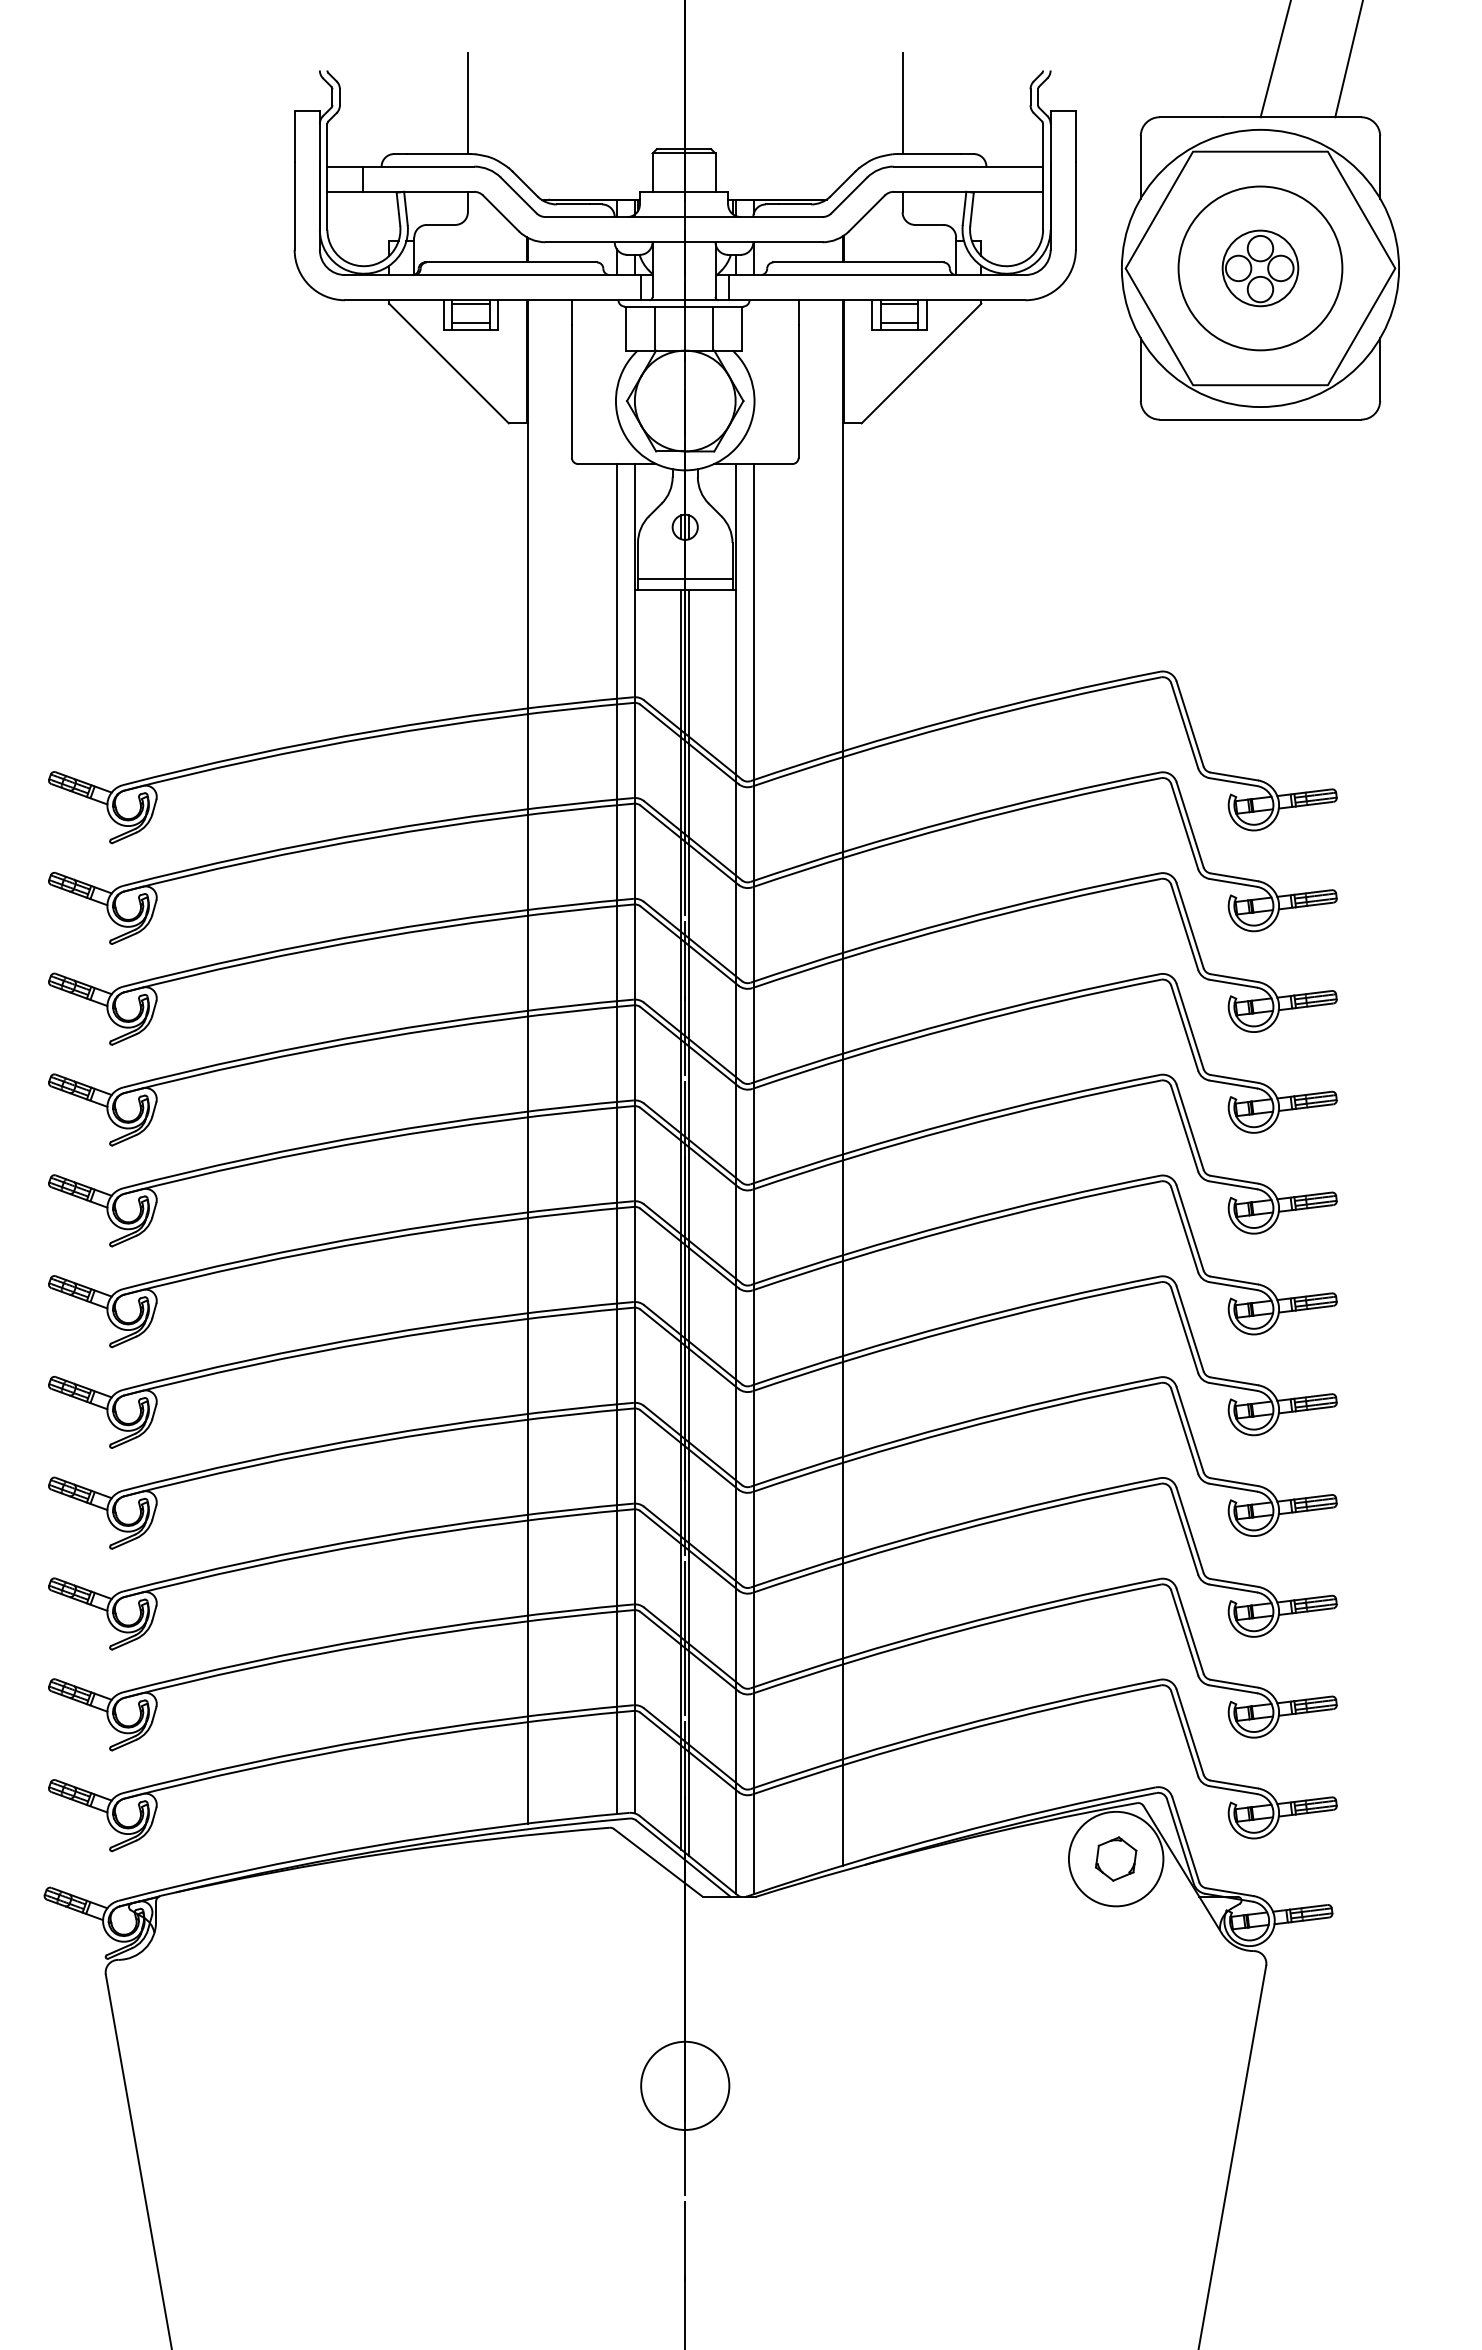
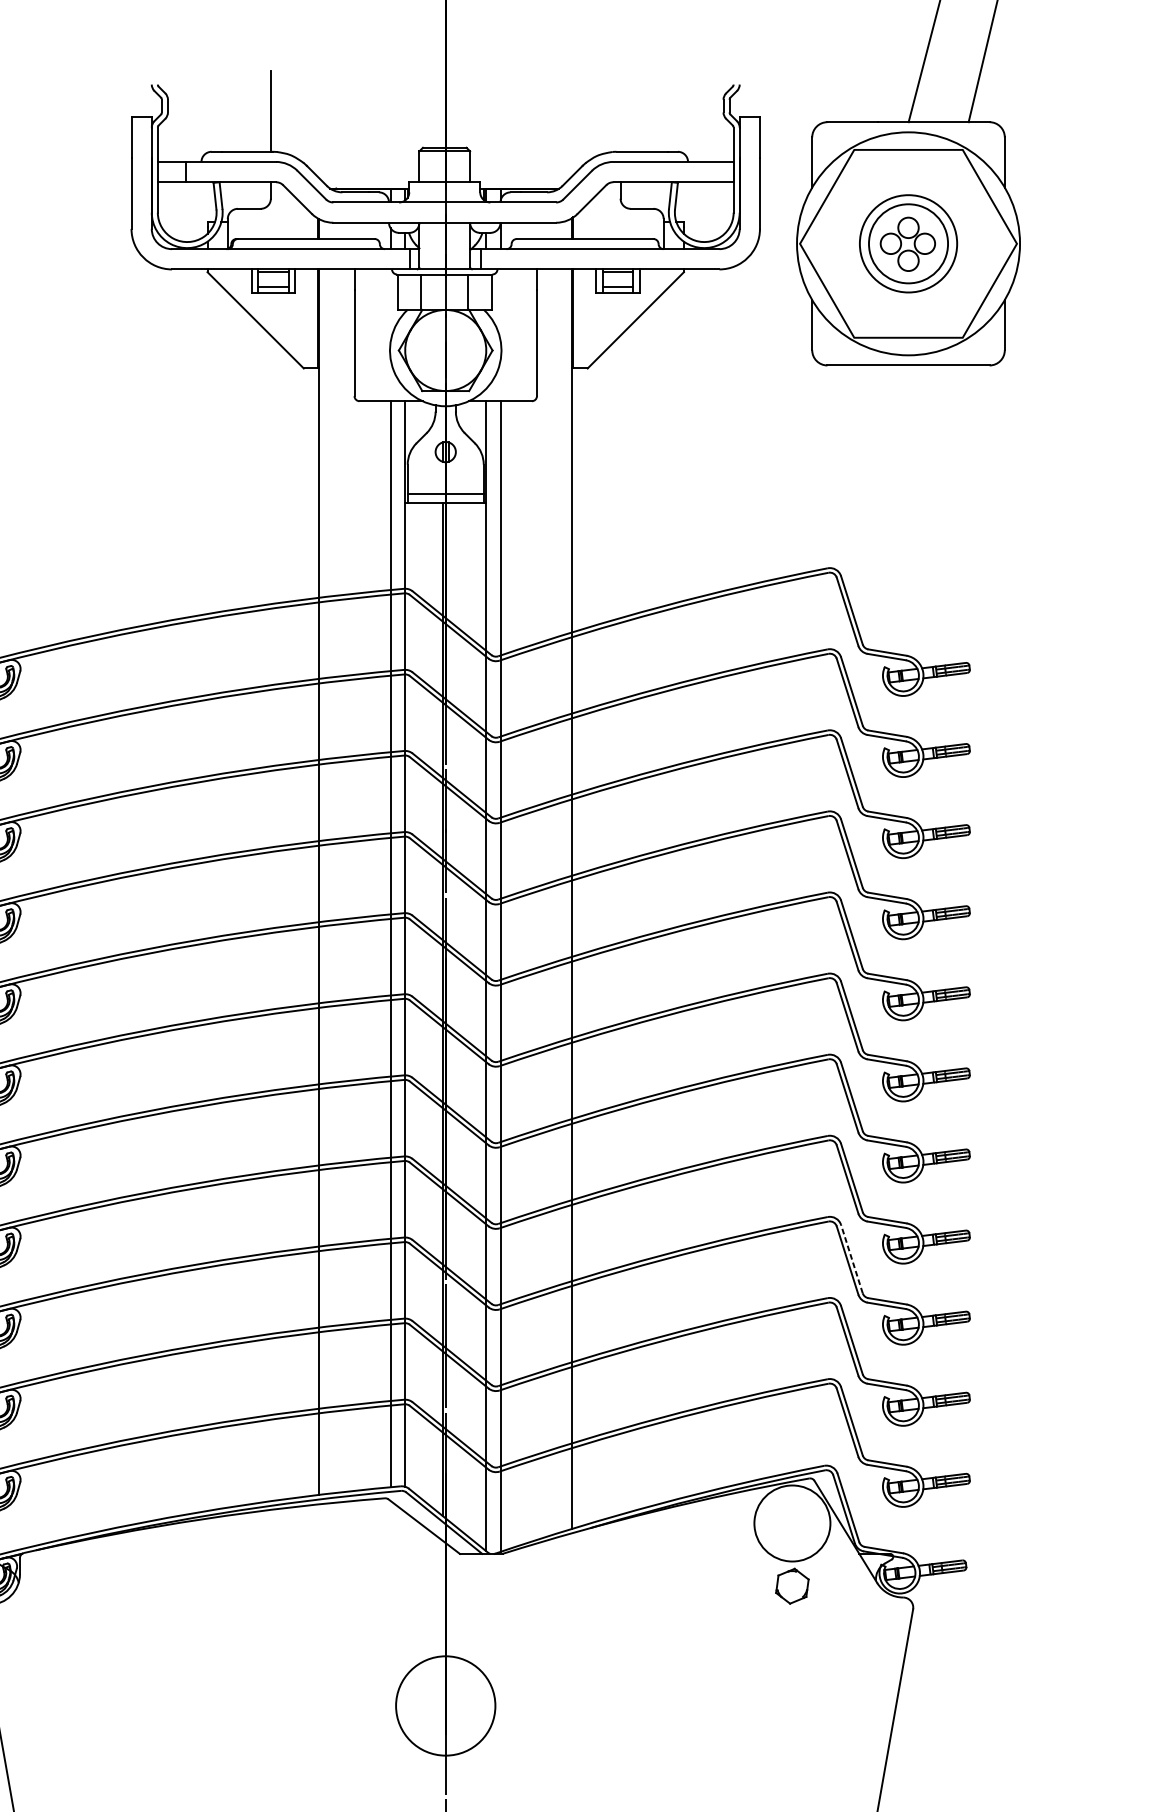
line: (902, 103) -> (620, 111), removed
circle: (1260, 268) -> (908, 243), size x0.6
circle: (1260, 268) -> (908, 243), size x1.6
line: (689, 1222) -> (449, 1011), removed
line: (1190, 1530) -> (852, 1259), solid -> dashed
part: (1116, 1858) -> (792, 1585), moved
circle: (685, 2085) -> (445, 1705), size x1.4

